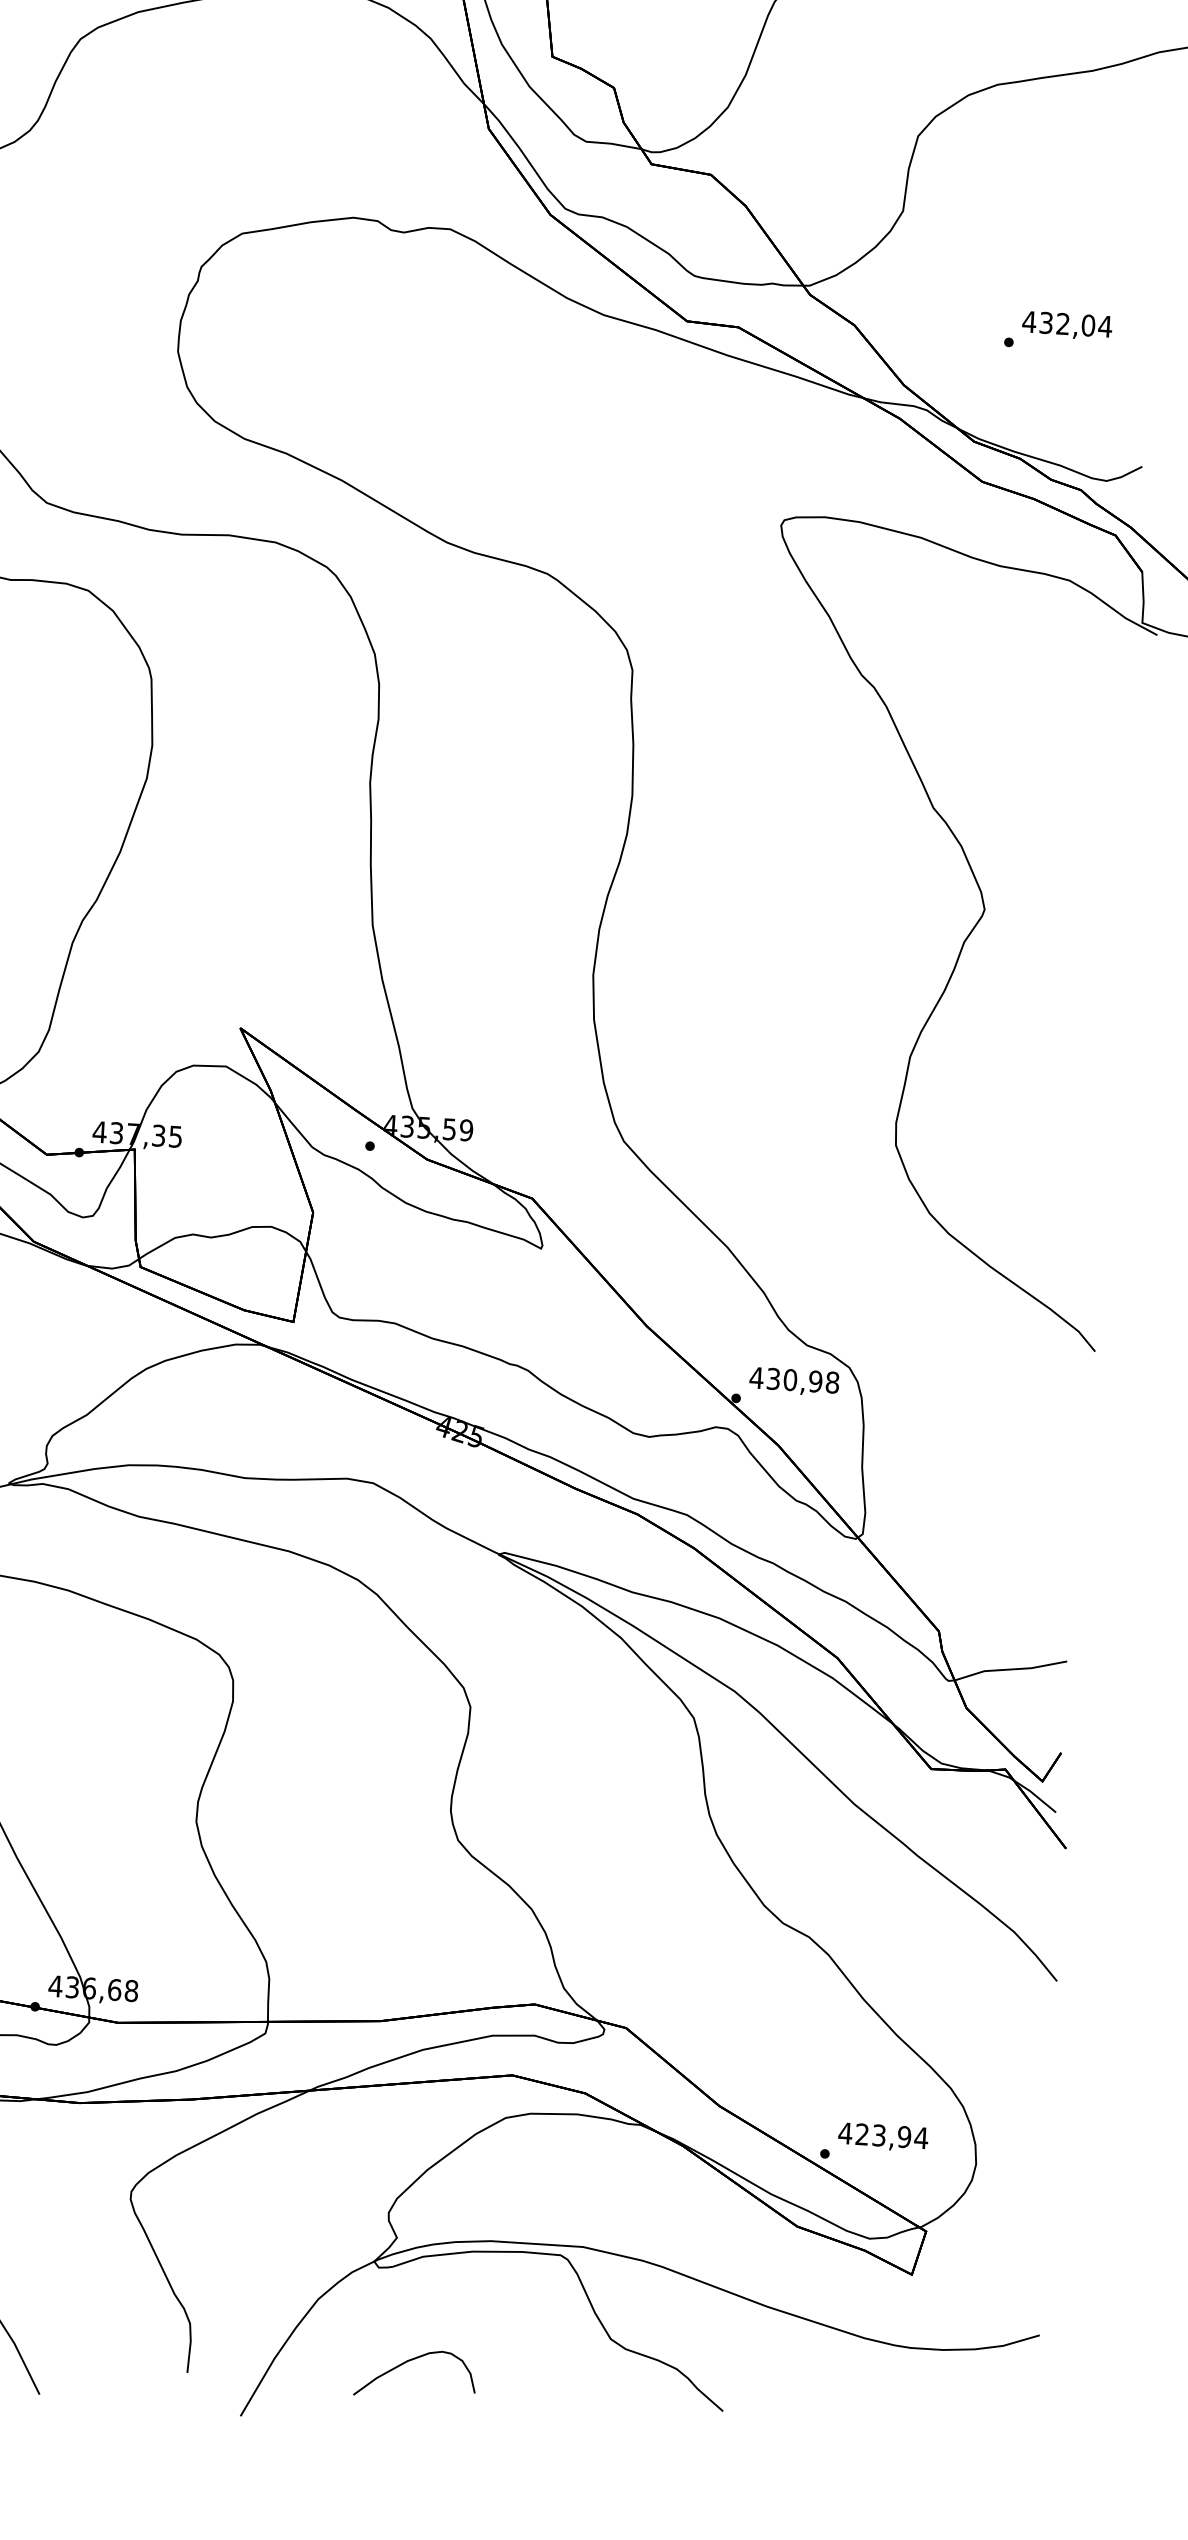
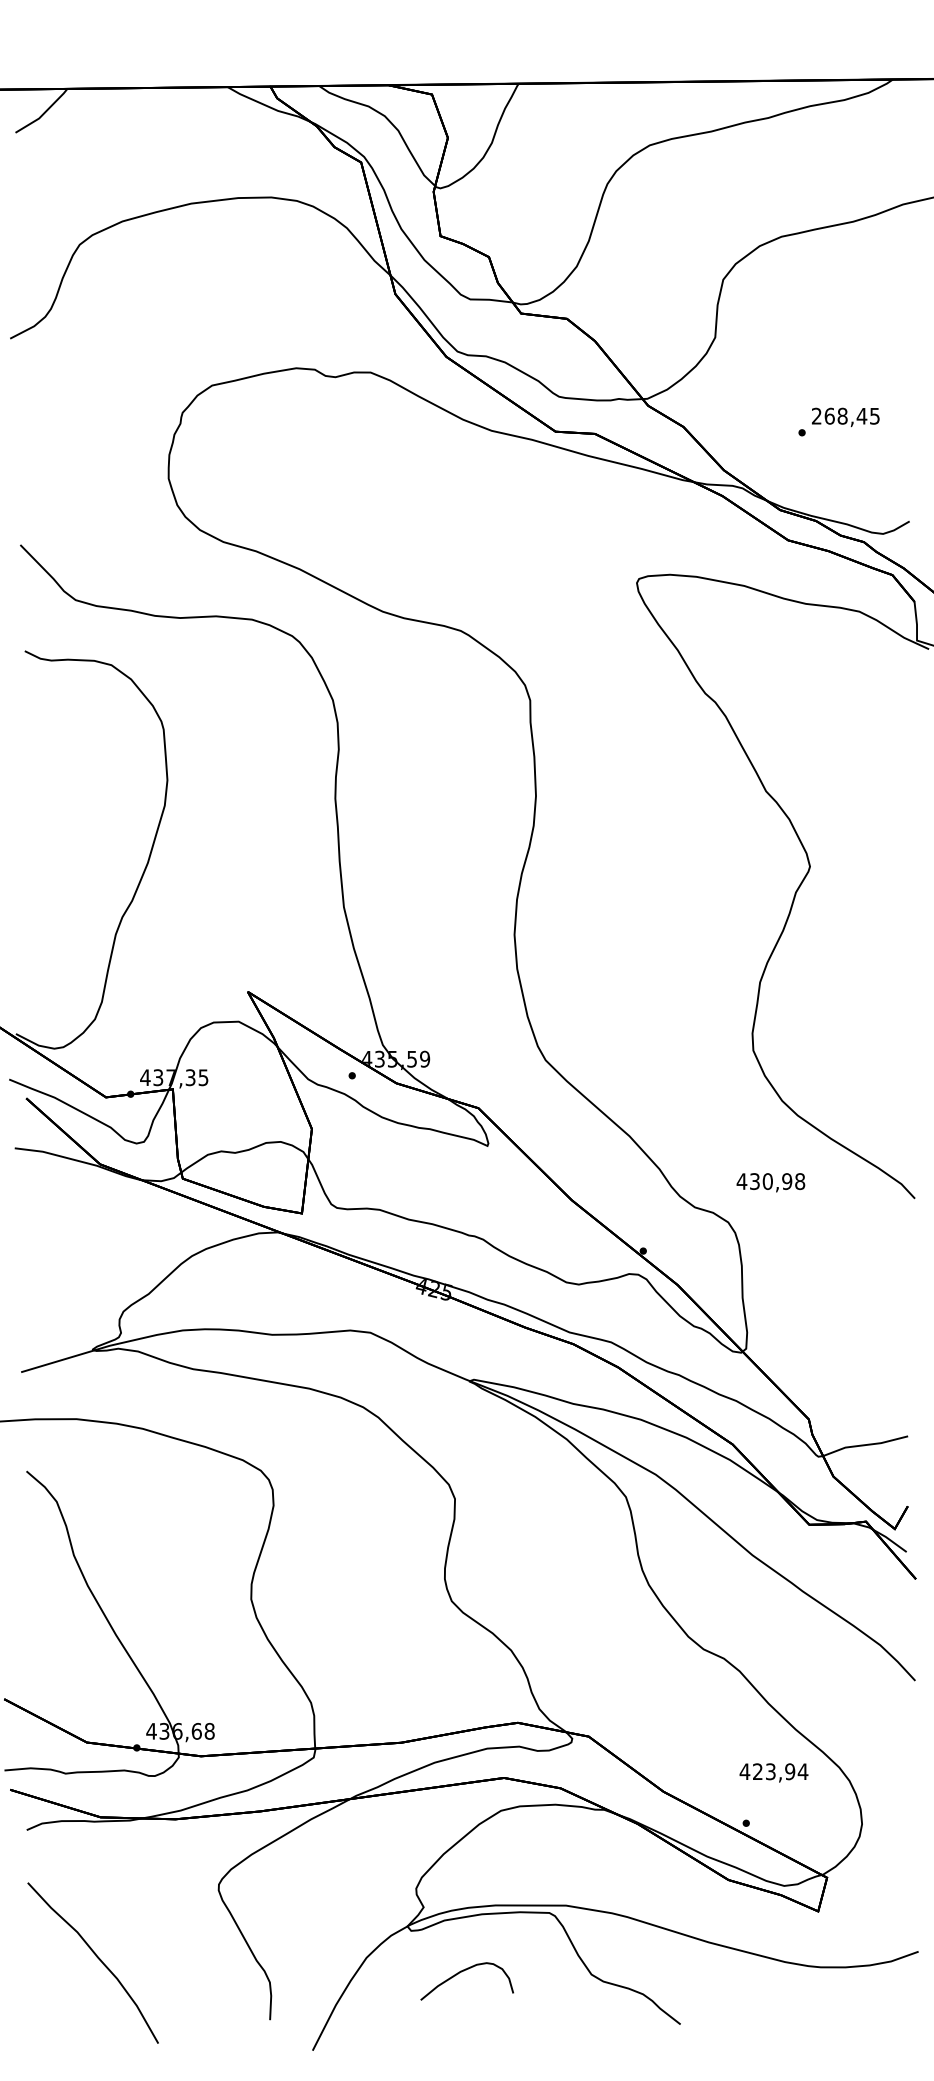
text: (1066, 323) -> (845, 415), 432,04 -> 268,45
text: (793, 1381) -> (770, 1182), moved
text: (882, 2136) -> (773, 1772), moved
curve: (412, 2360) -> (464, 1971), moved

